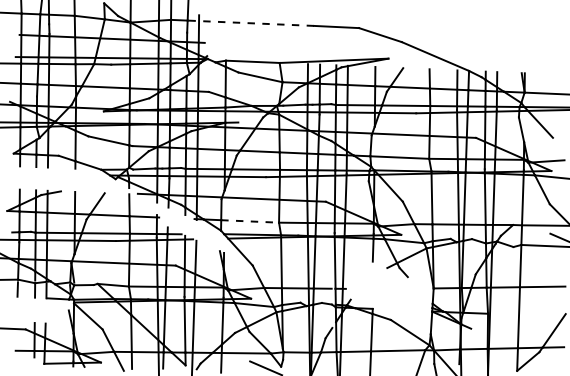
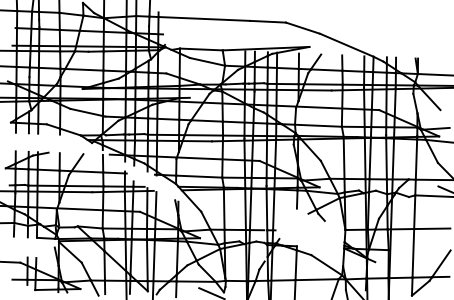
line: (250, 23) -> (199, 18), dashed -> solid
line: (250, 221) -> (199, 176), dashed -> solid

